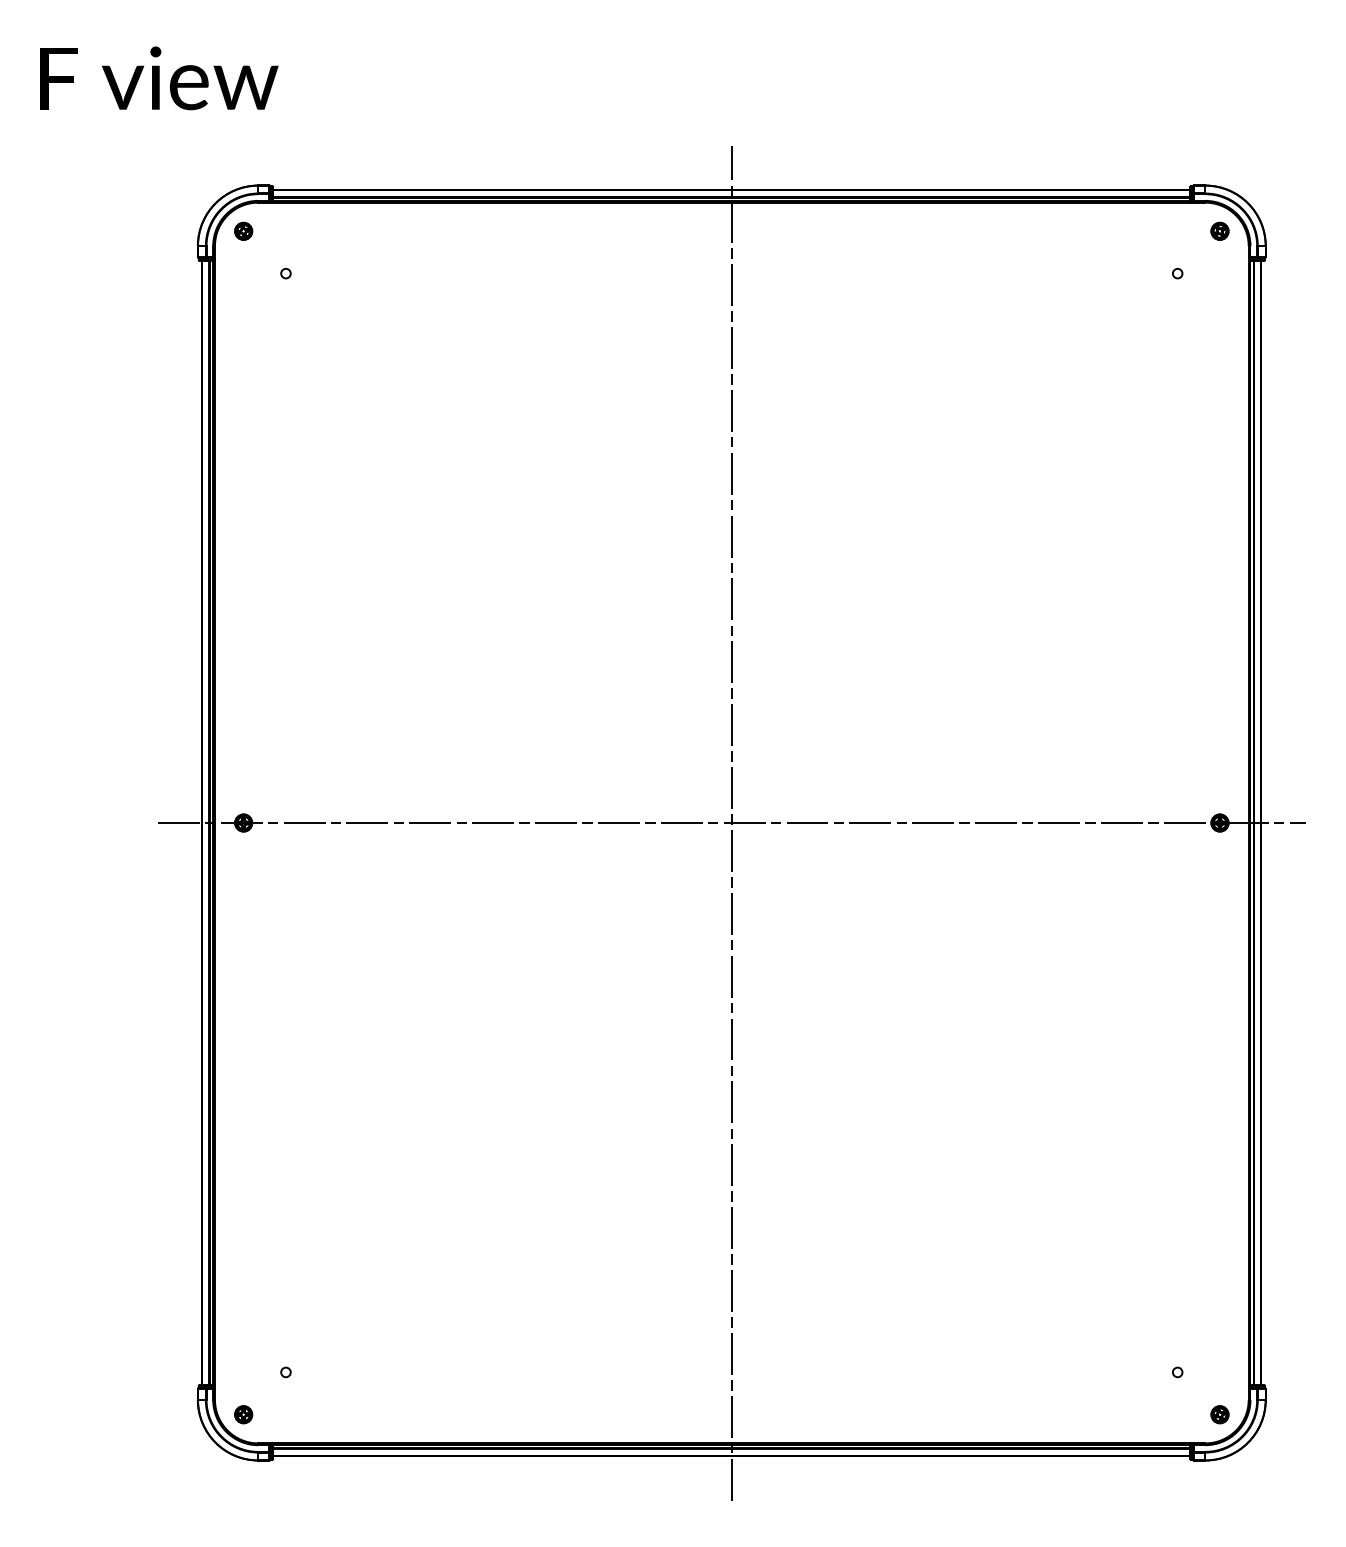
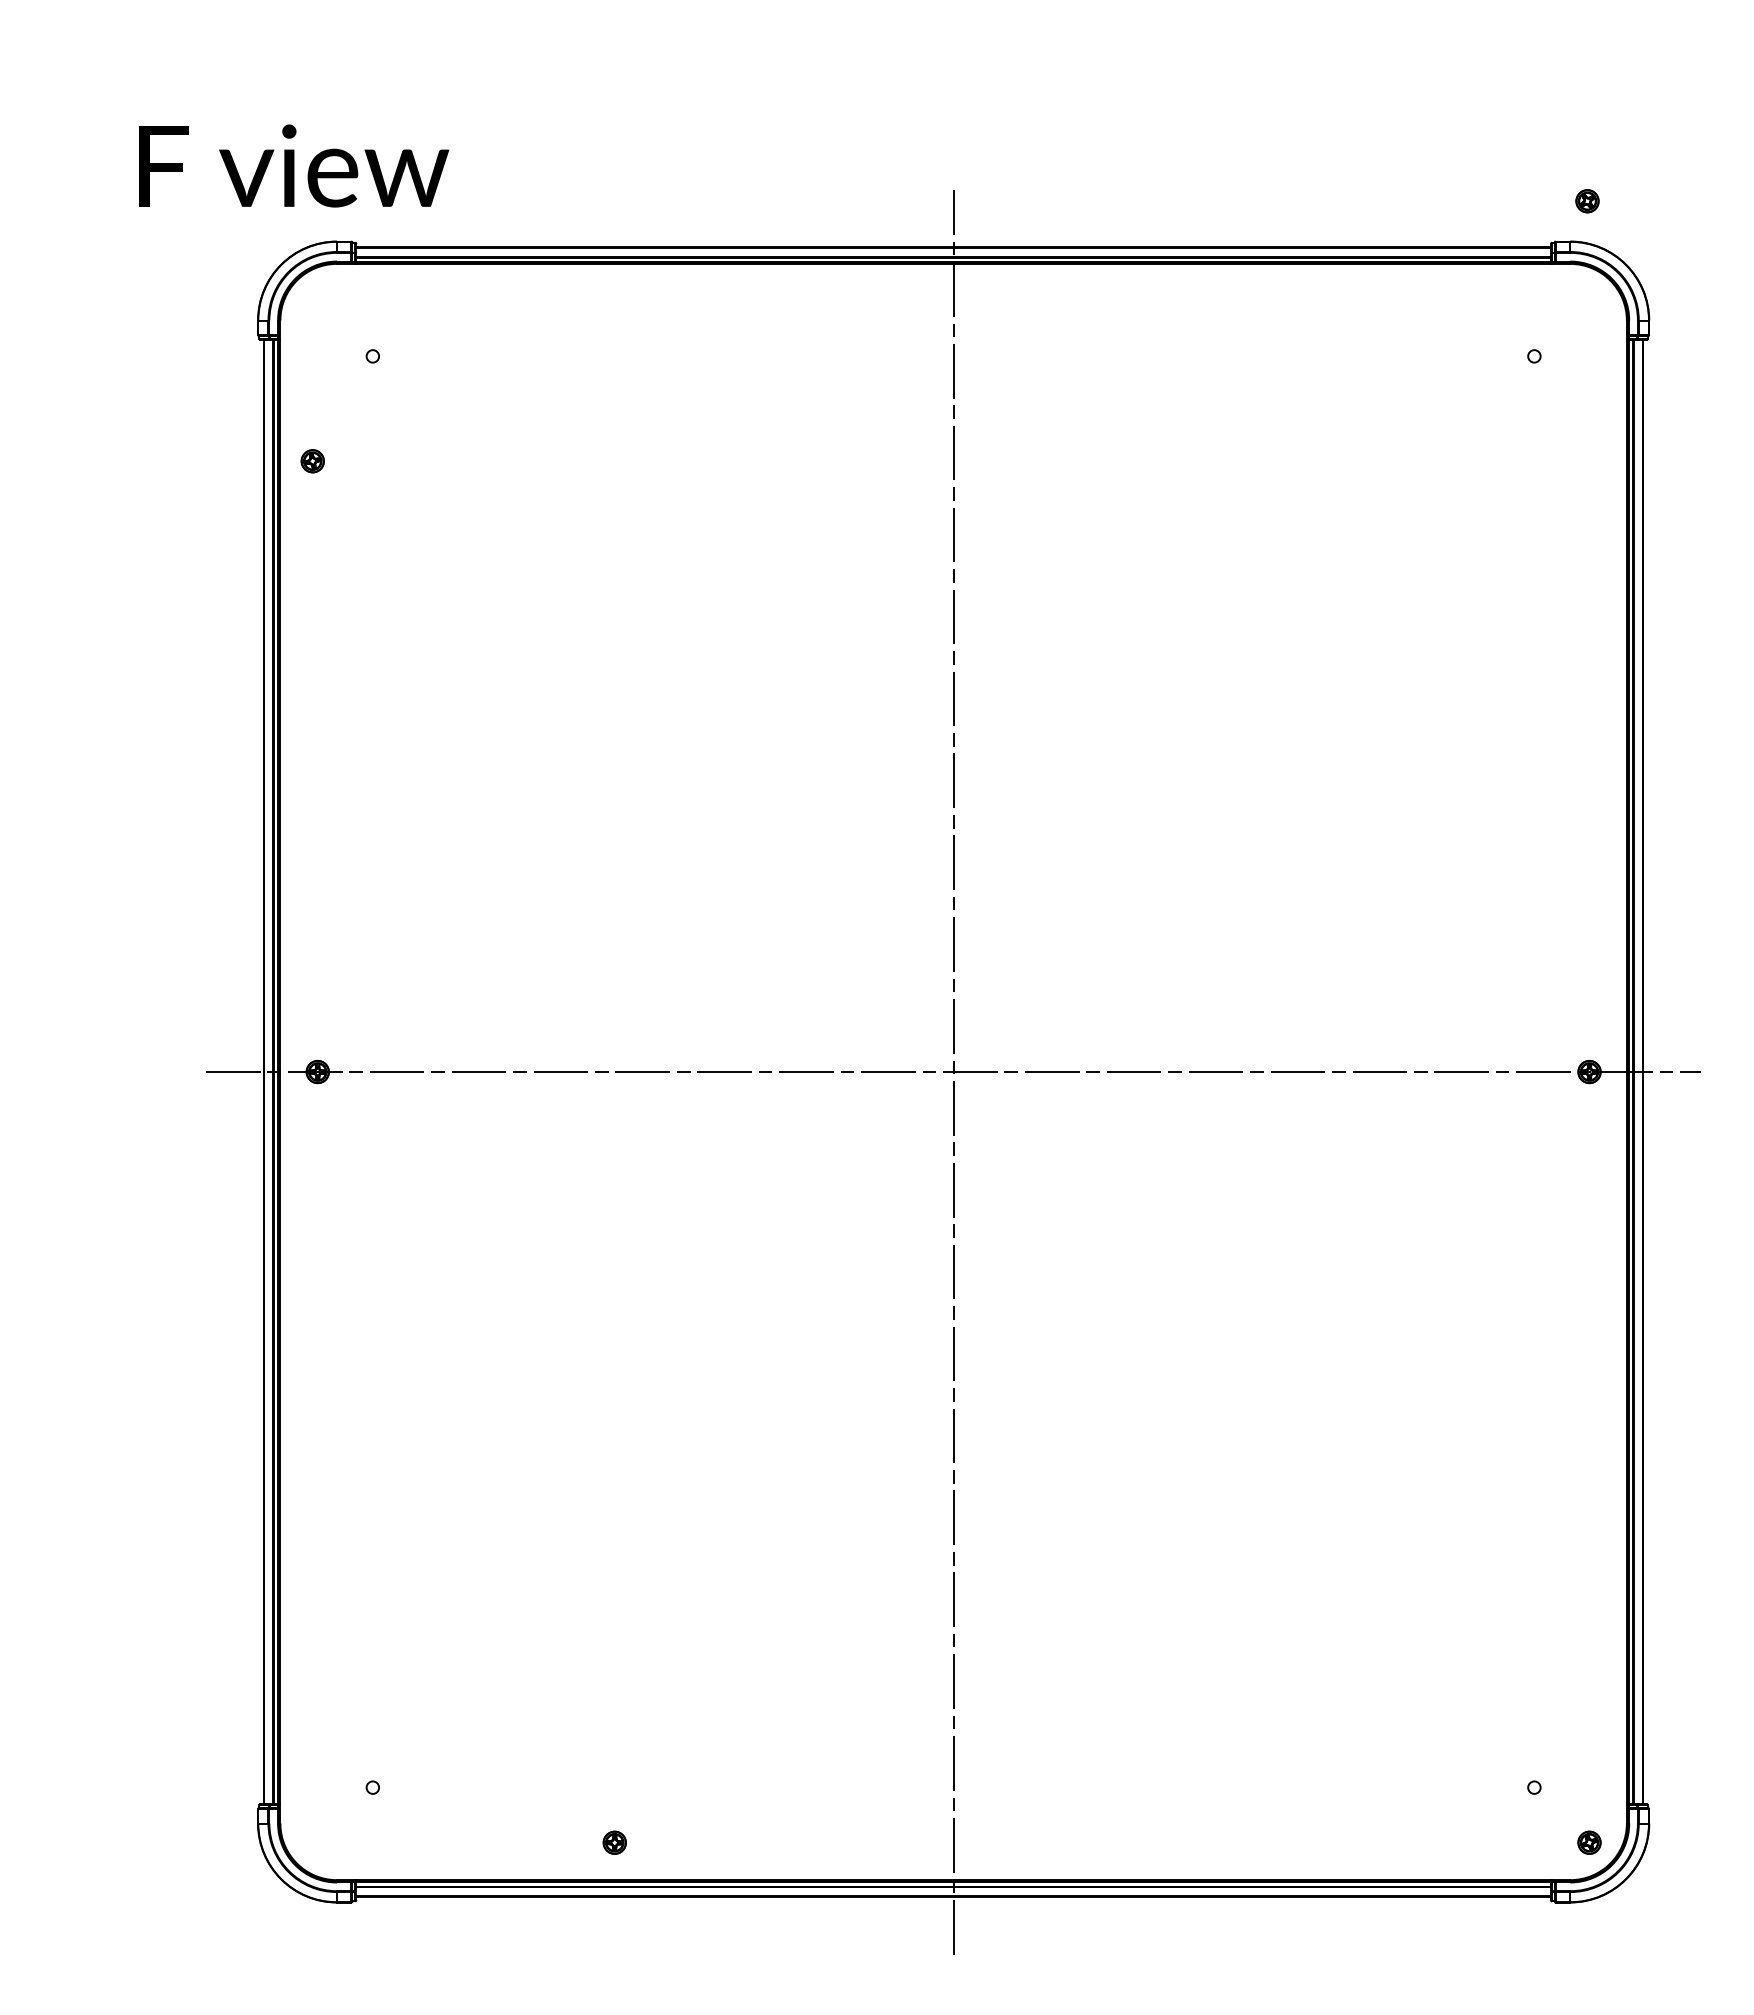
text: (159, 77) -> (294, 165), moved
part: (243, 231) -> (312, 461), moved
part: (1219, 231) -> (1587, 201), moved
part: (243, 1414) -> (614, 1842), moved

